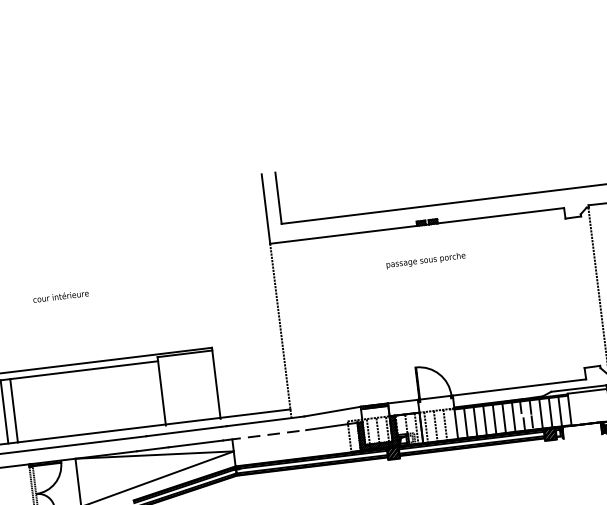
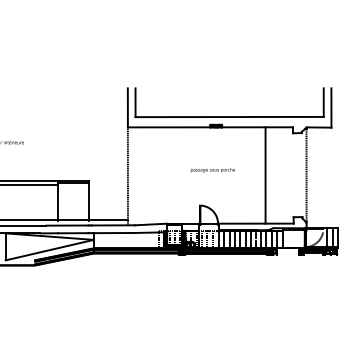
text: (425, 261) -> (212, 170), moved
line: (525, 299) -> (265, 175), added
line: (267, 435) -> (113, 233), dashed -> solid

